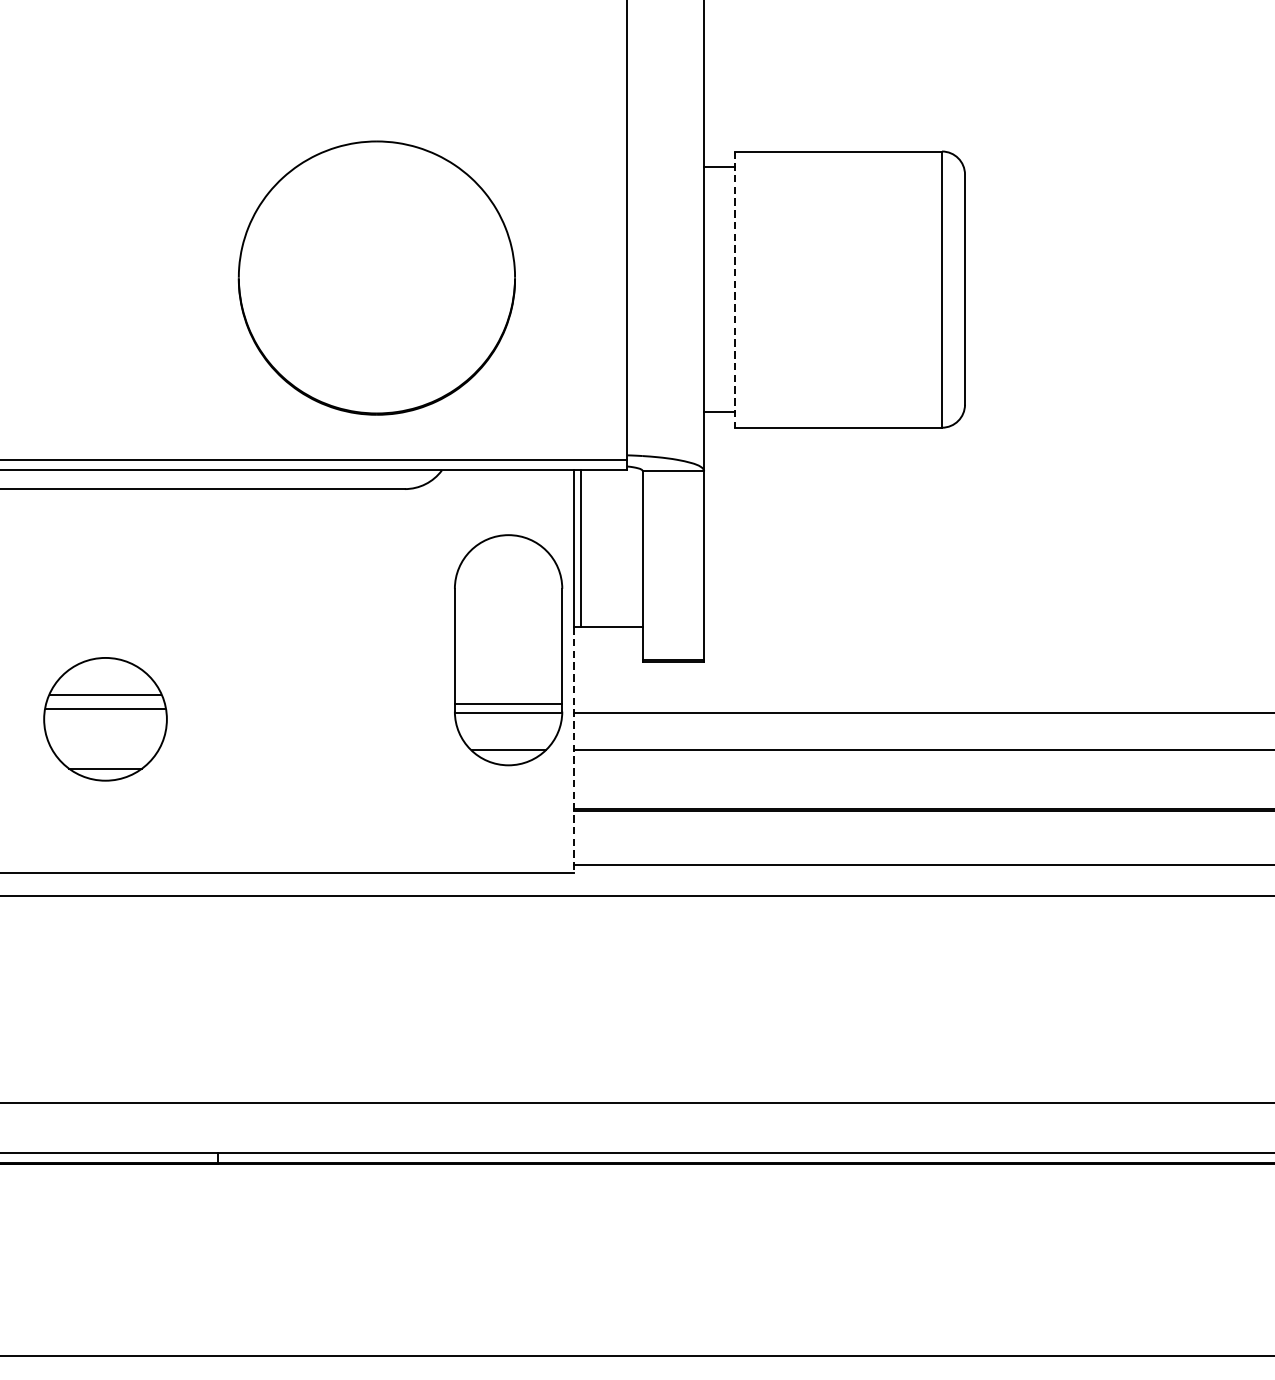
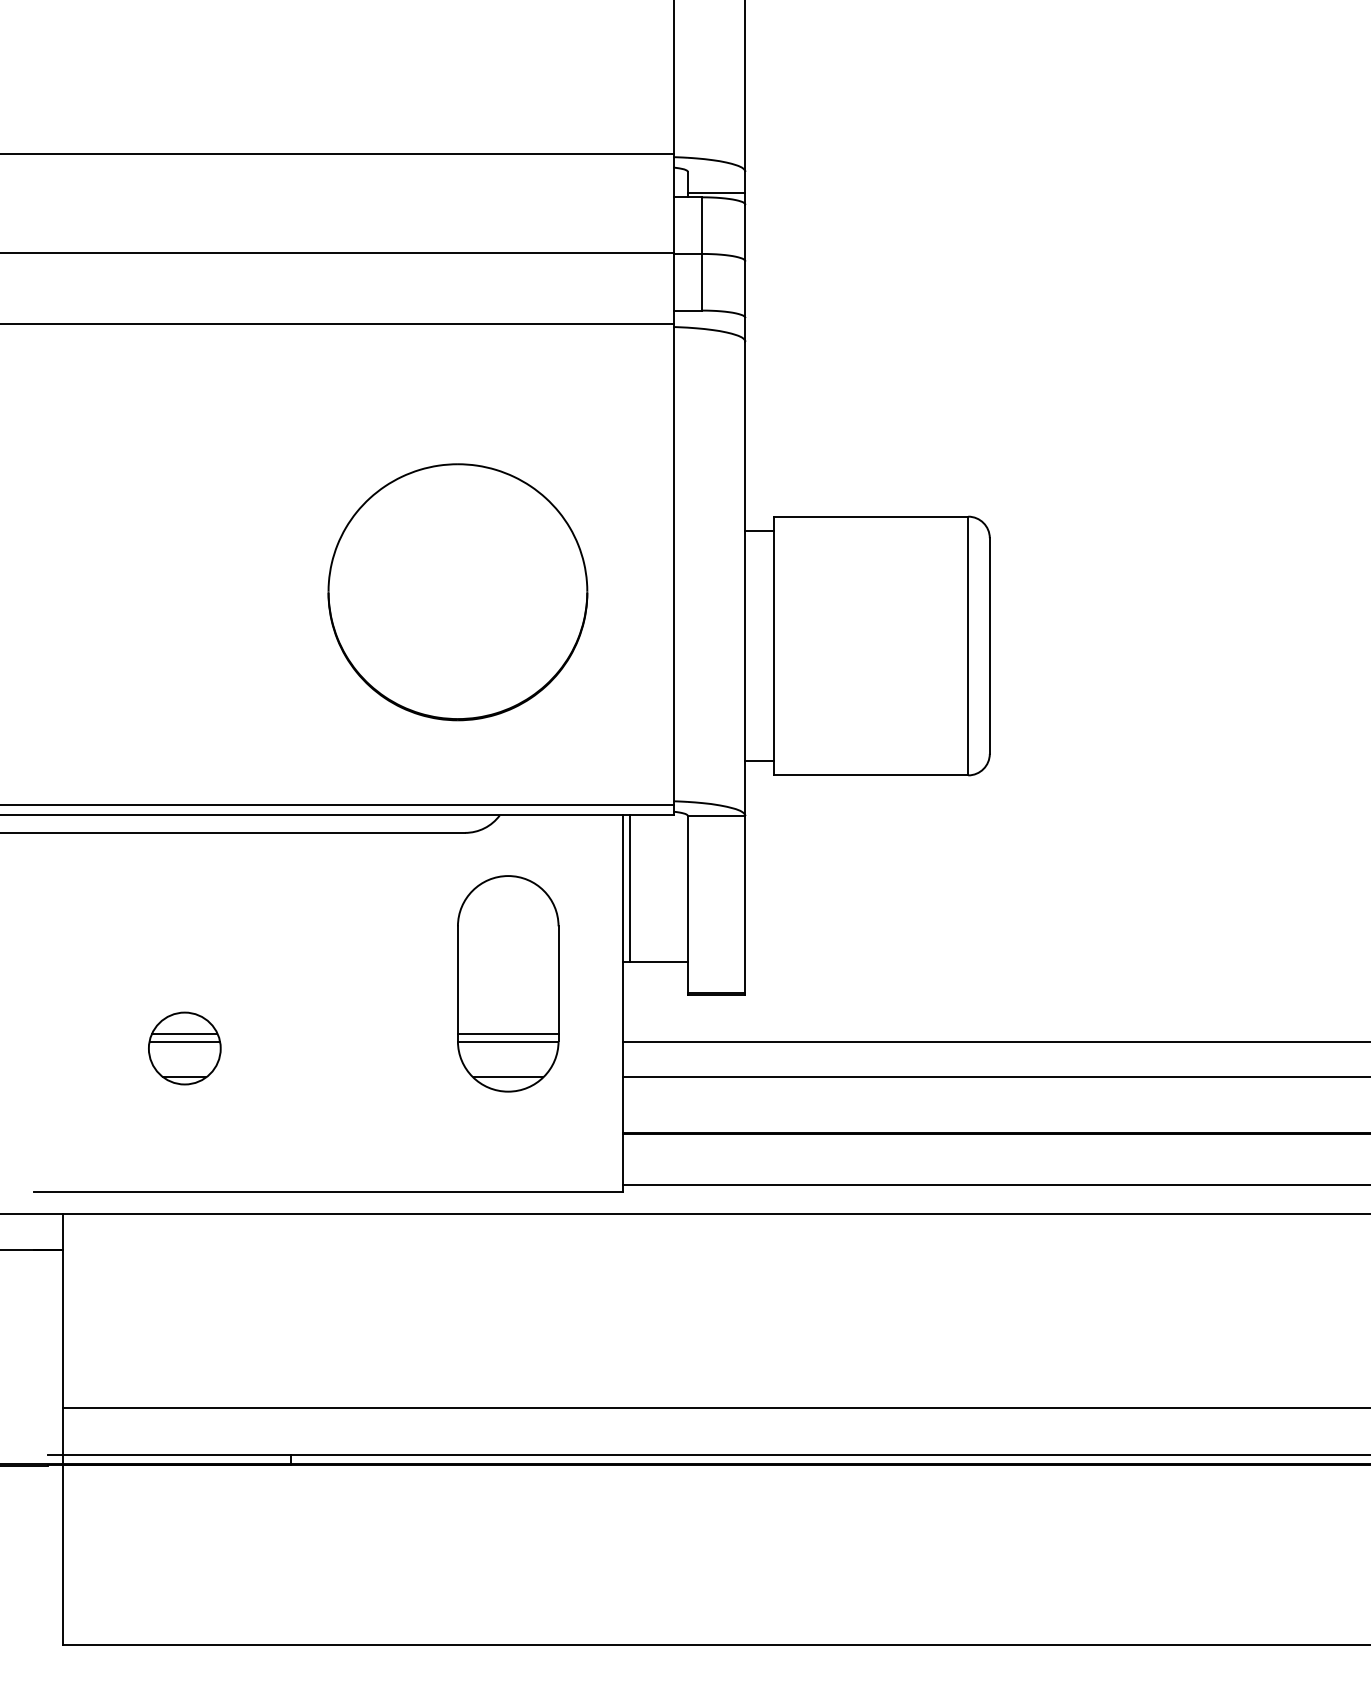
part: (376, 278) -> (457, 592), moved
line: (735, 290) -> (774, 646), dashed -> solid
part: (508, 649) -> (508, 983), moved
part: (105, 719) -> (184, 1048), size x0.62
line: (573, 750) -> (623, 1077), dashed -> solid

